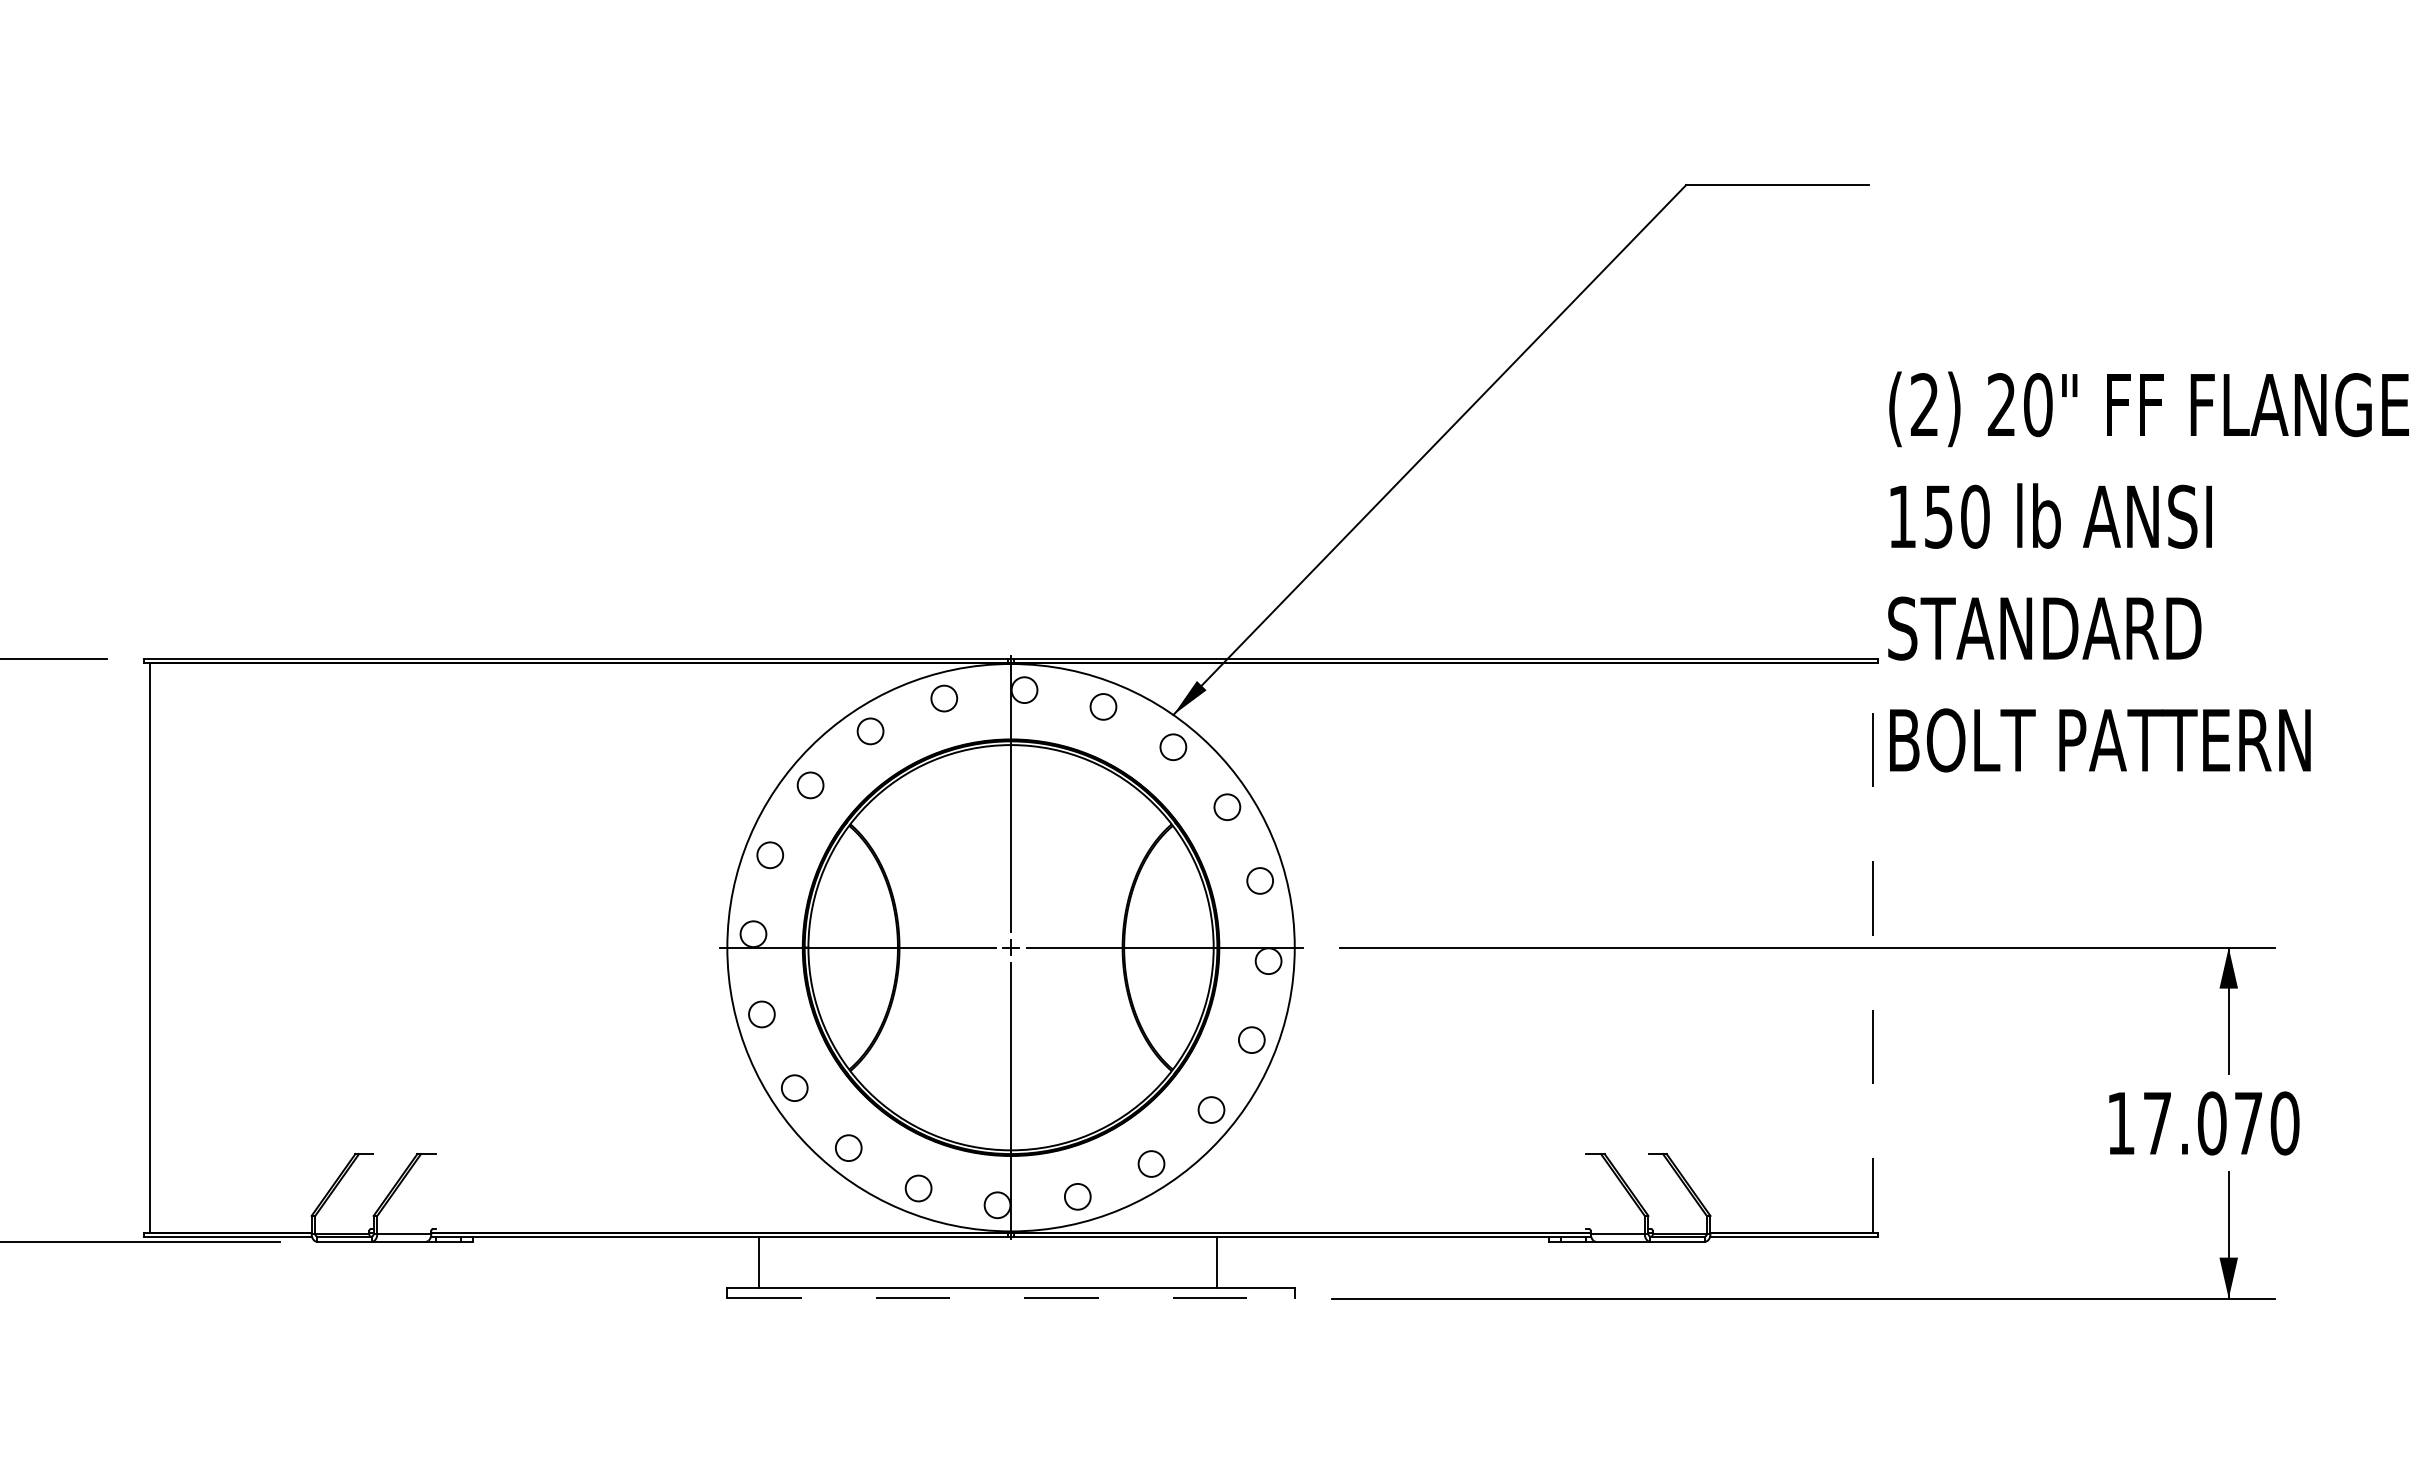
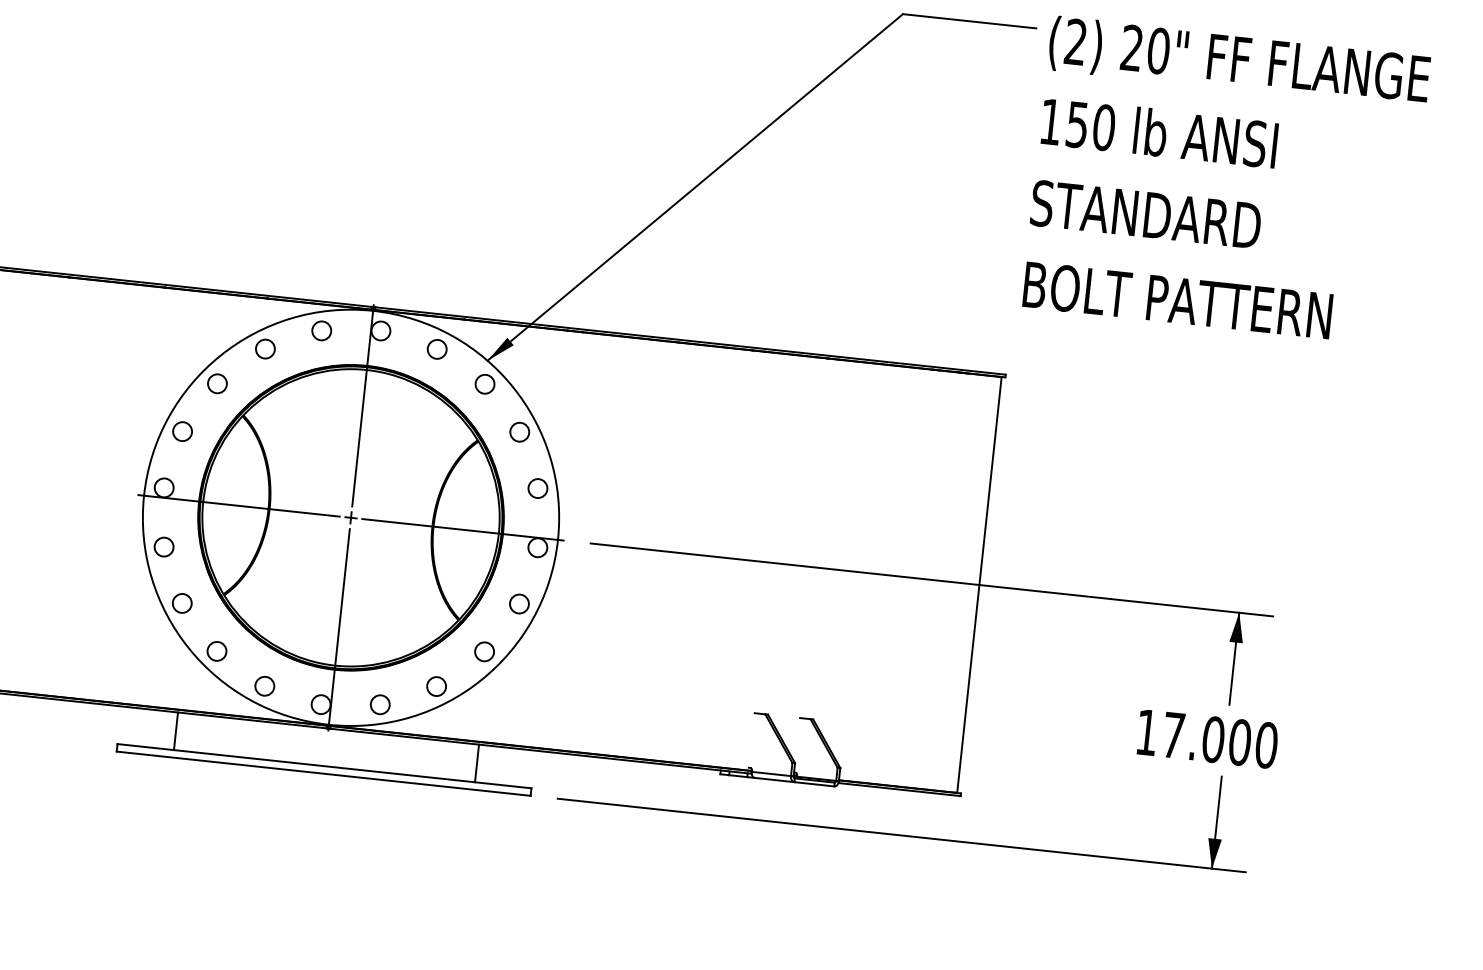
text: (2148, 571) -> (1226, 181), moved
line: (1872, 947) -> (979, 584), dashed -> solid
text: (2248, 1123) -> (1239, 742), 17.070 -> 17.000
line: (758, 1262) -> (175, 731), moved
line: (1011, 1298) -> (324, 773), dashed -> solid

